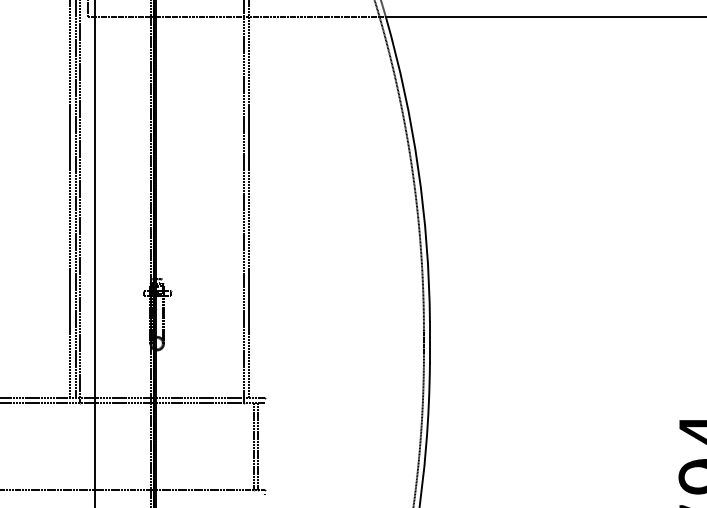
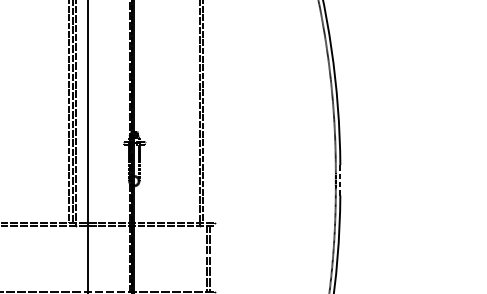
line: (429, 342) -> (340, 180), solid -> dashed

